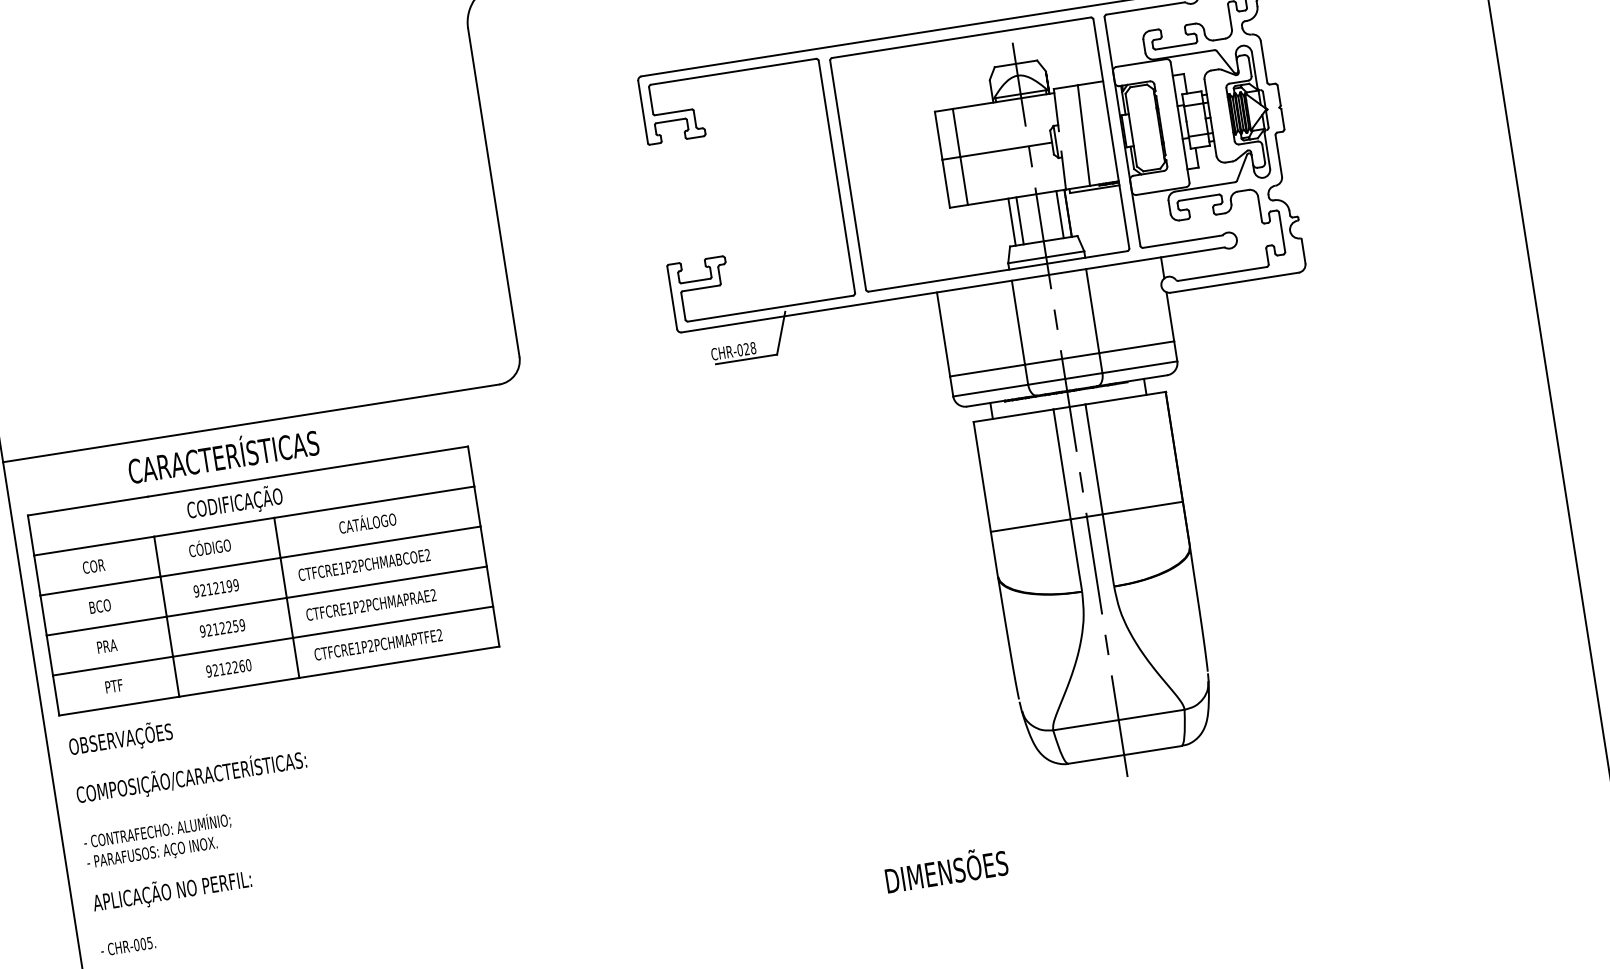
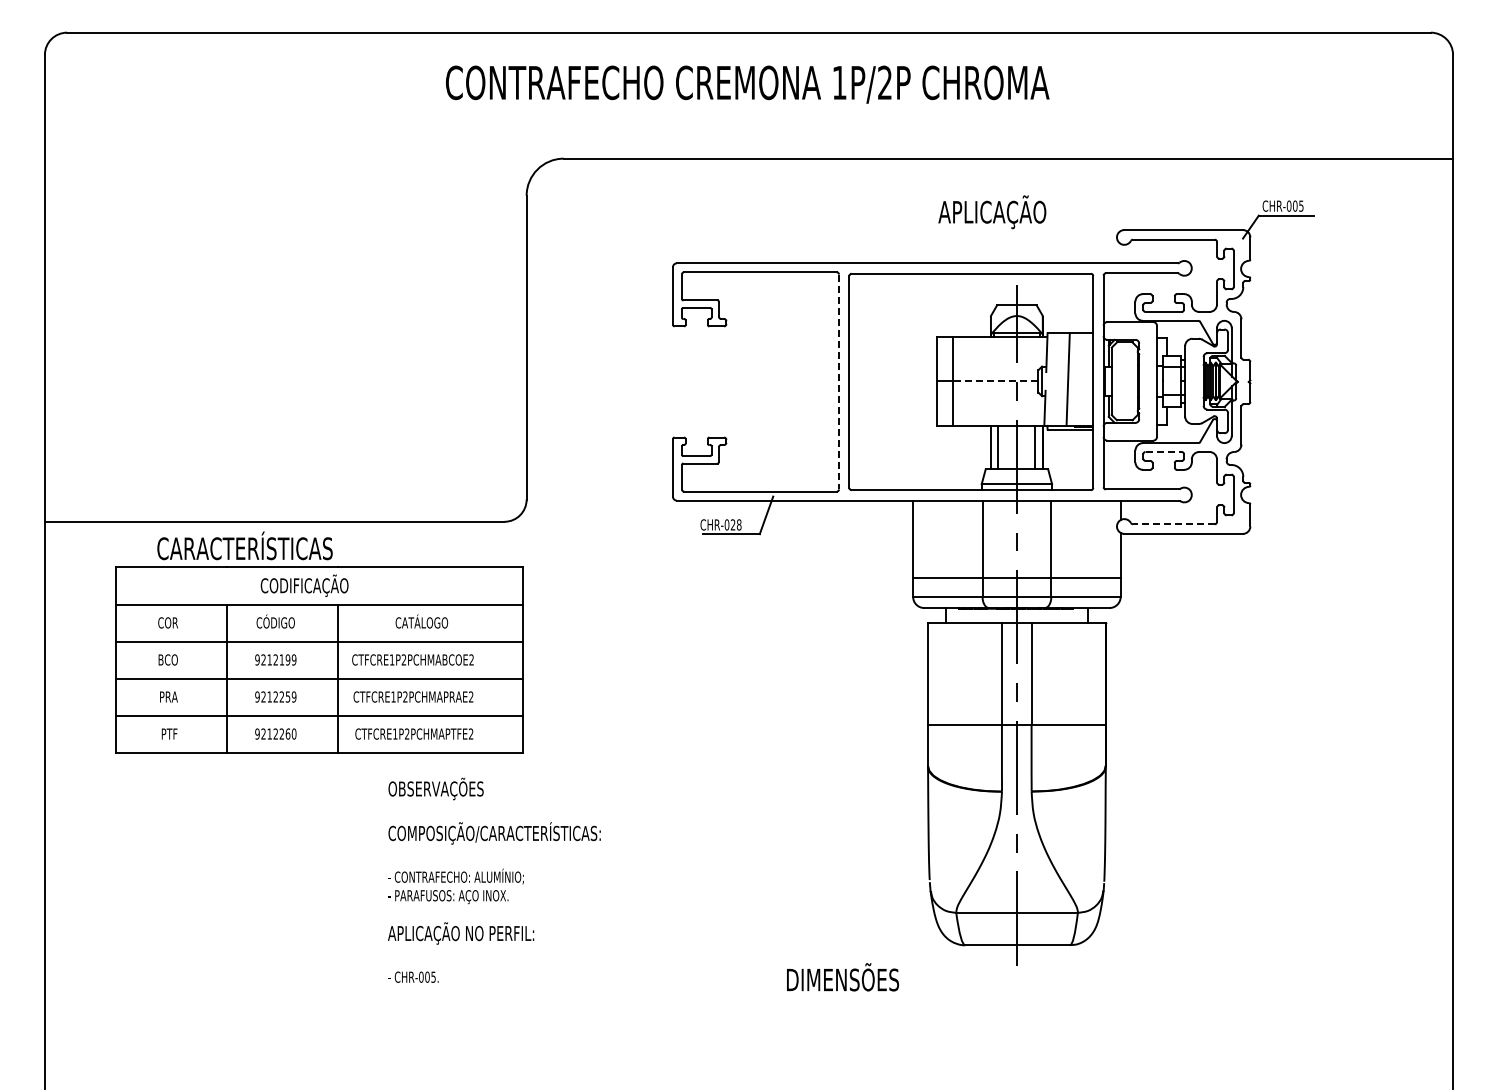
line: (1005, 149) -> (995, 381), solid -> dashed
line: (837, 177) -> (839, 382), solid -> dashed
line: (1200, 198) -> (1164, 452), solid -> dashed
line: (1222, 274) -> (1173, 524), solid -> dashed
part: (263, 580) -> (319, 659), moved
text: (199, 827) -> (494, 879), moved
text: (946, 869) -> (843, 977), moved

